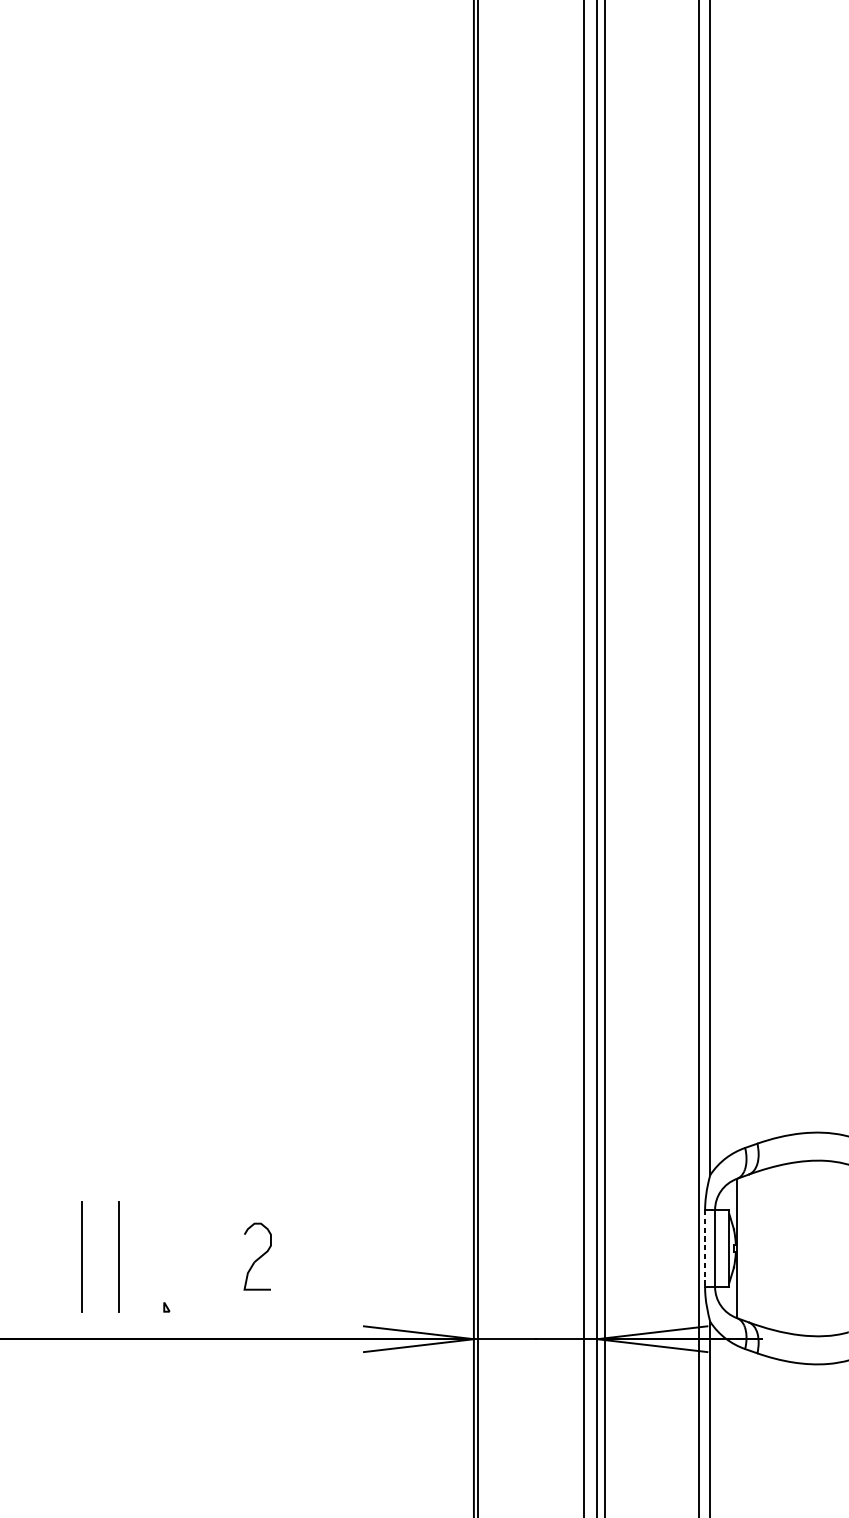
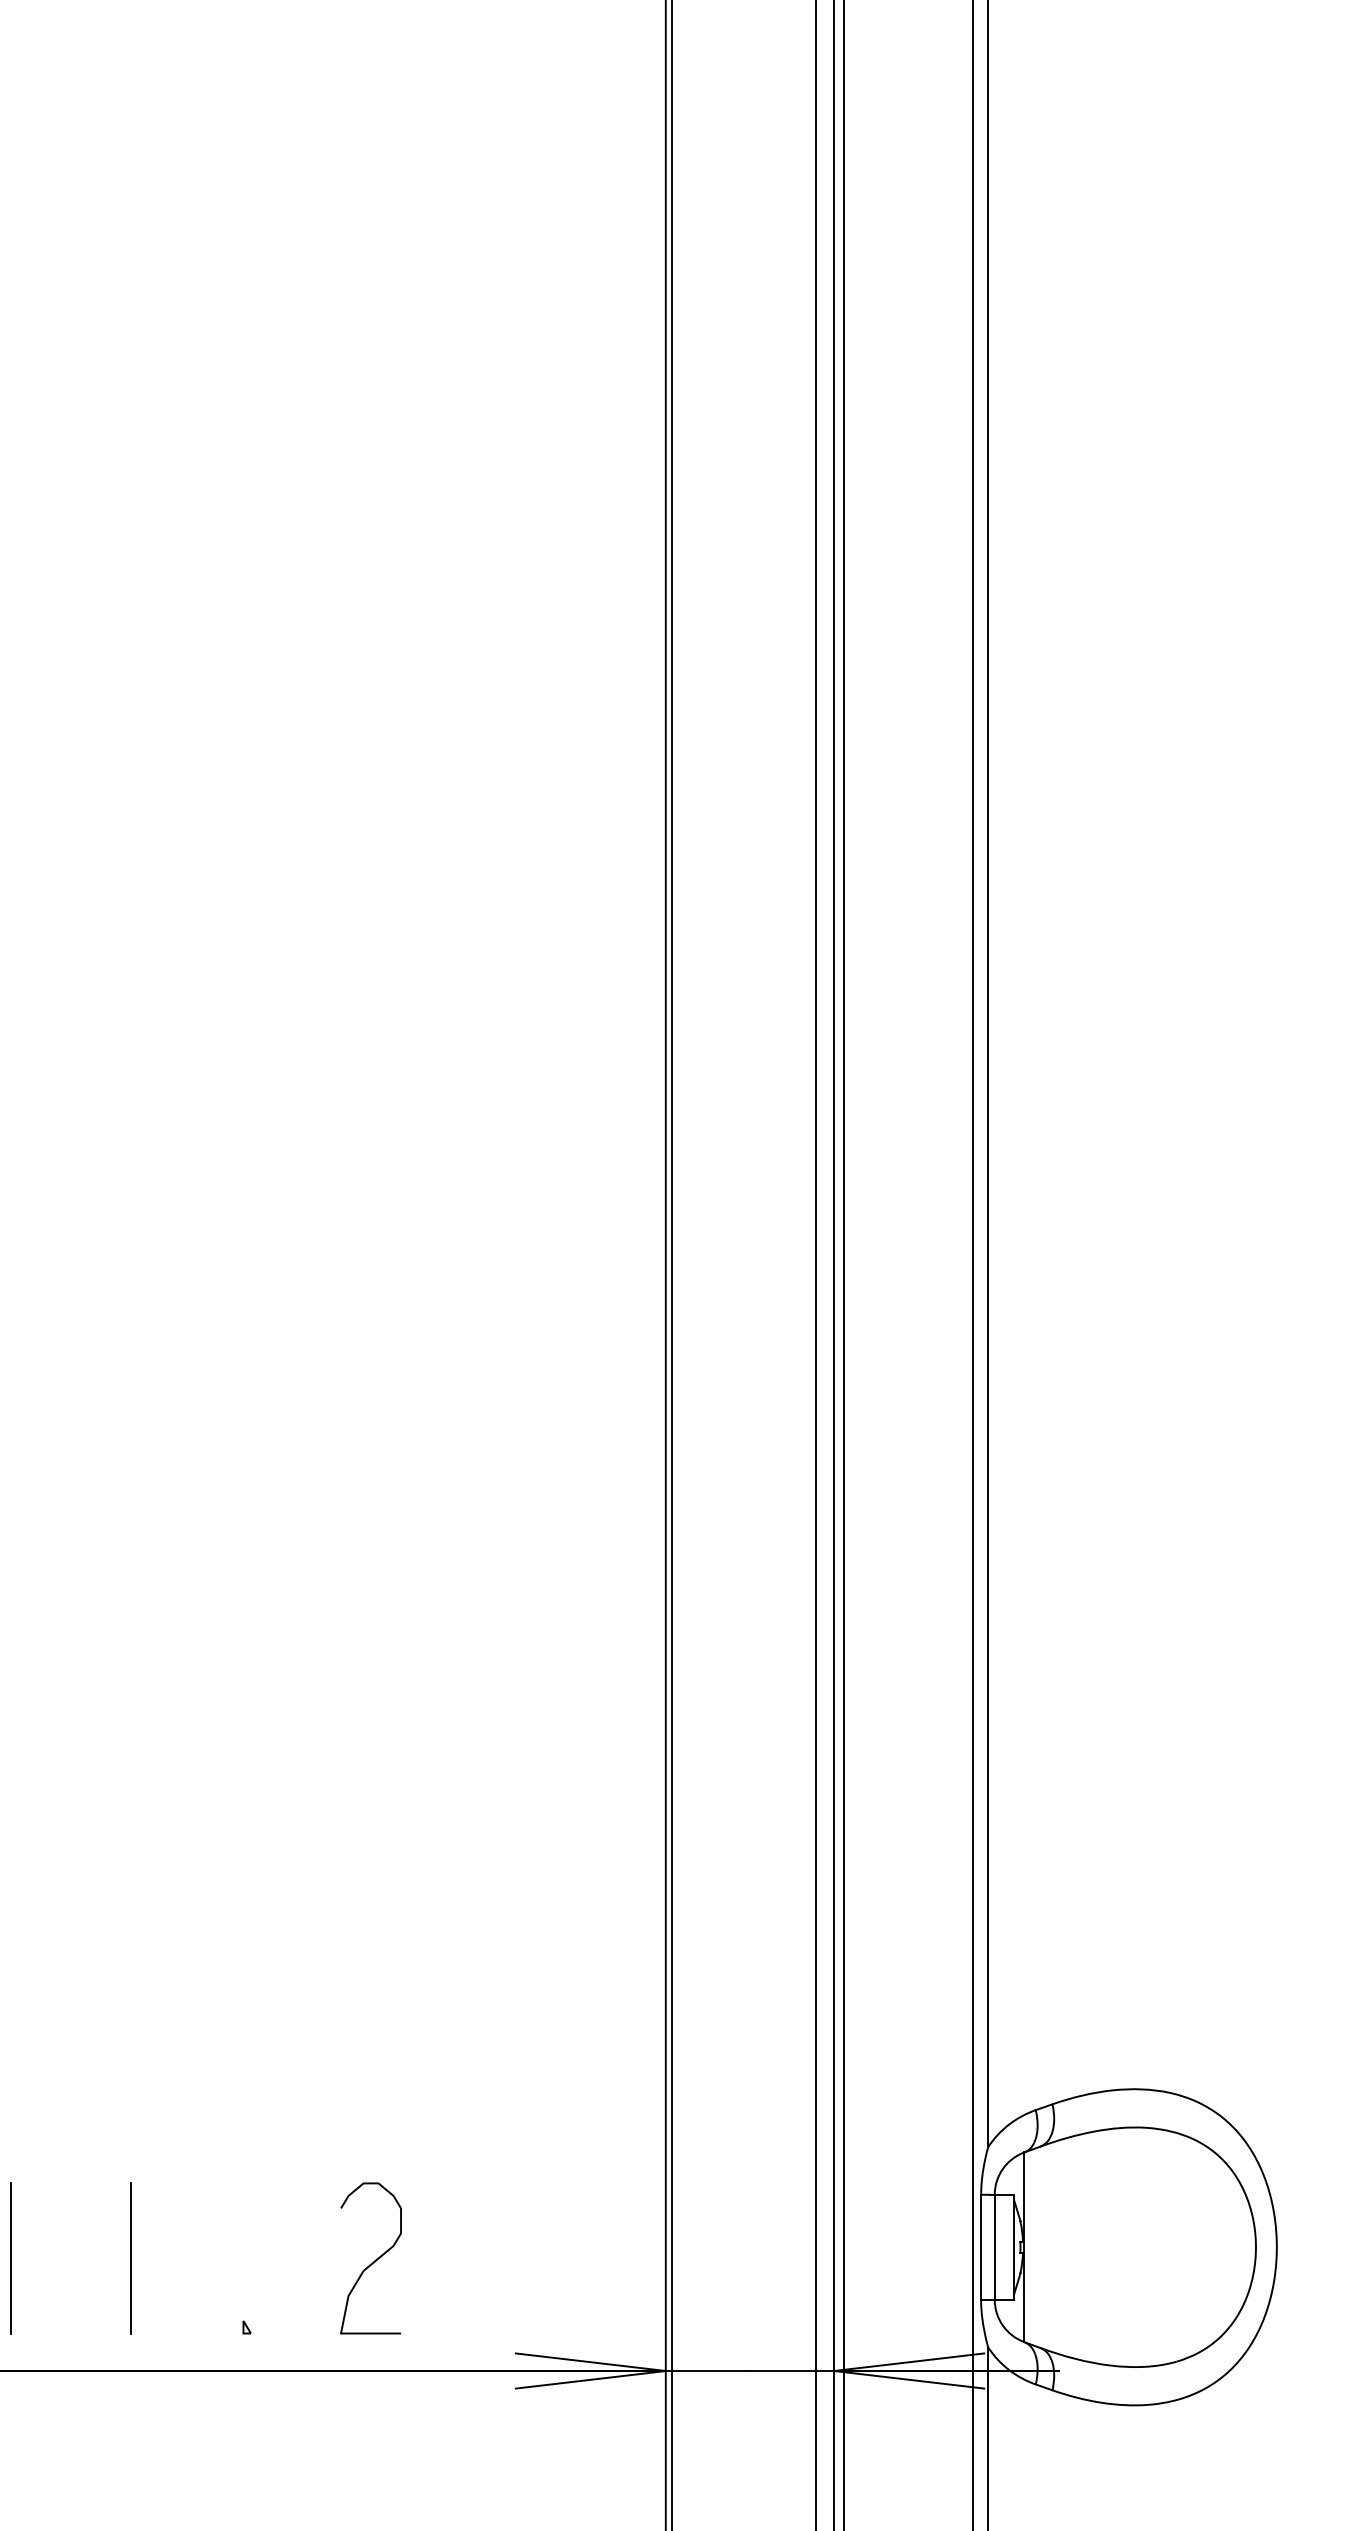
line: (705, 1248) -> (981, 2247), dashed -> solid
line: (118, 1256) -> (181, 2258), removed
part: (257, 1256) -> (370, 2258), size x1.67

